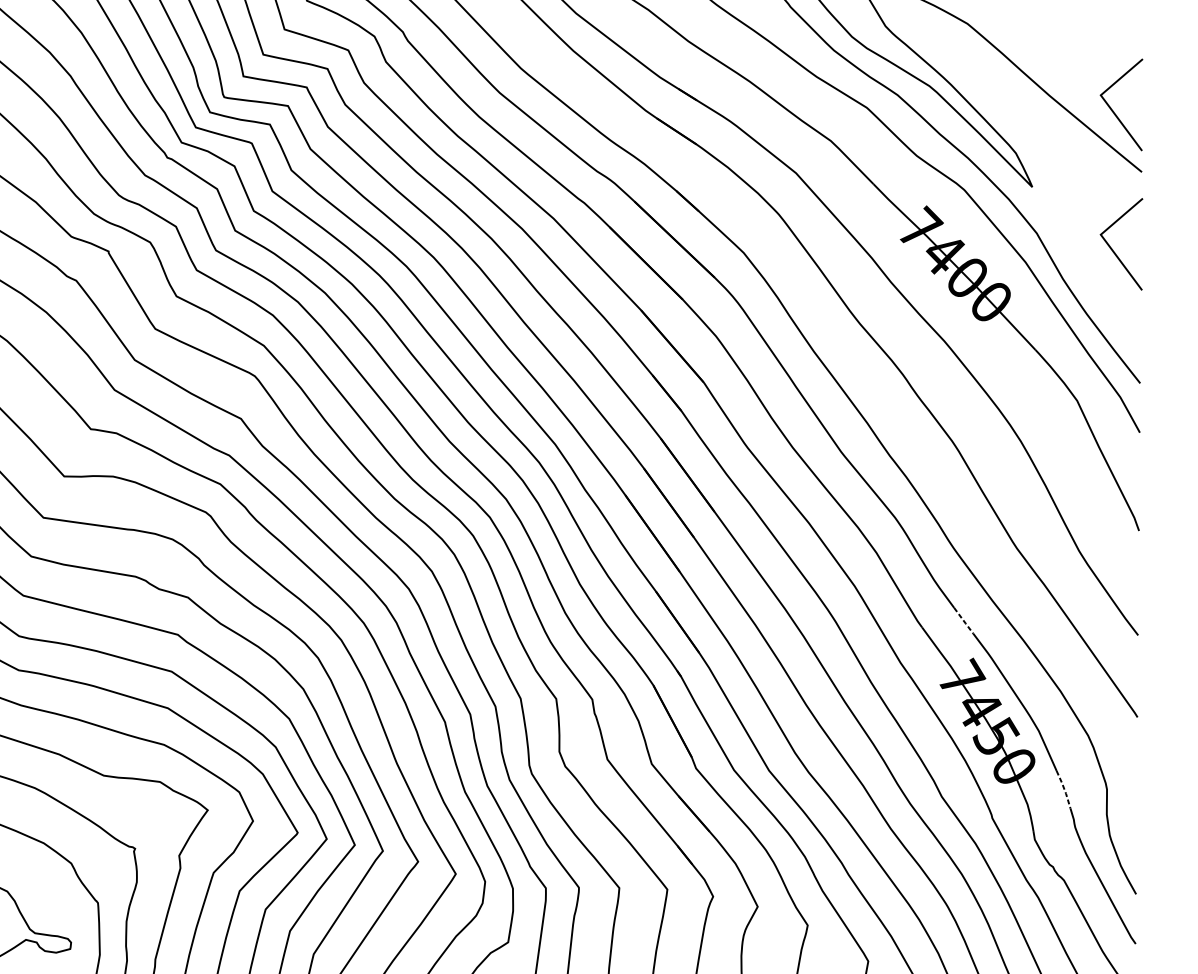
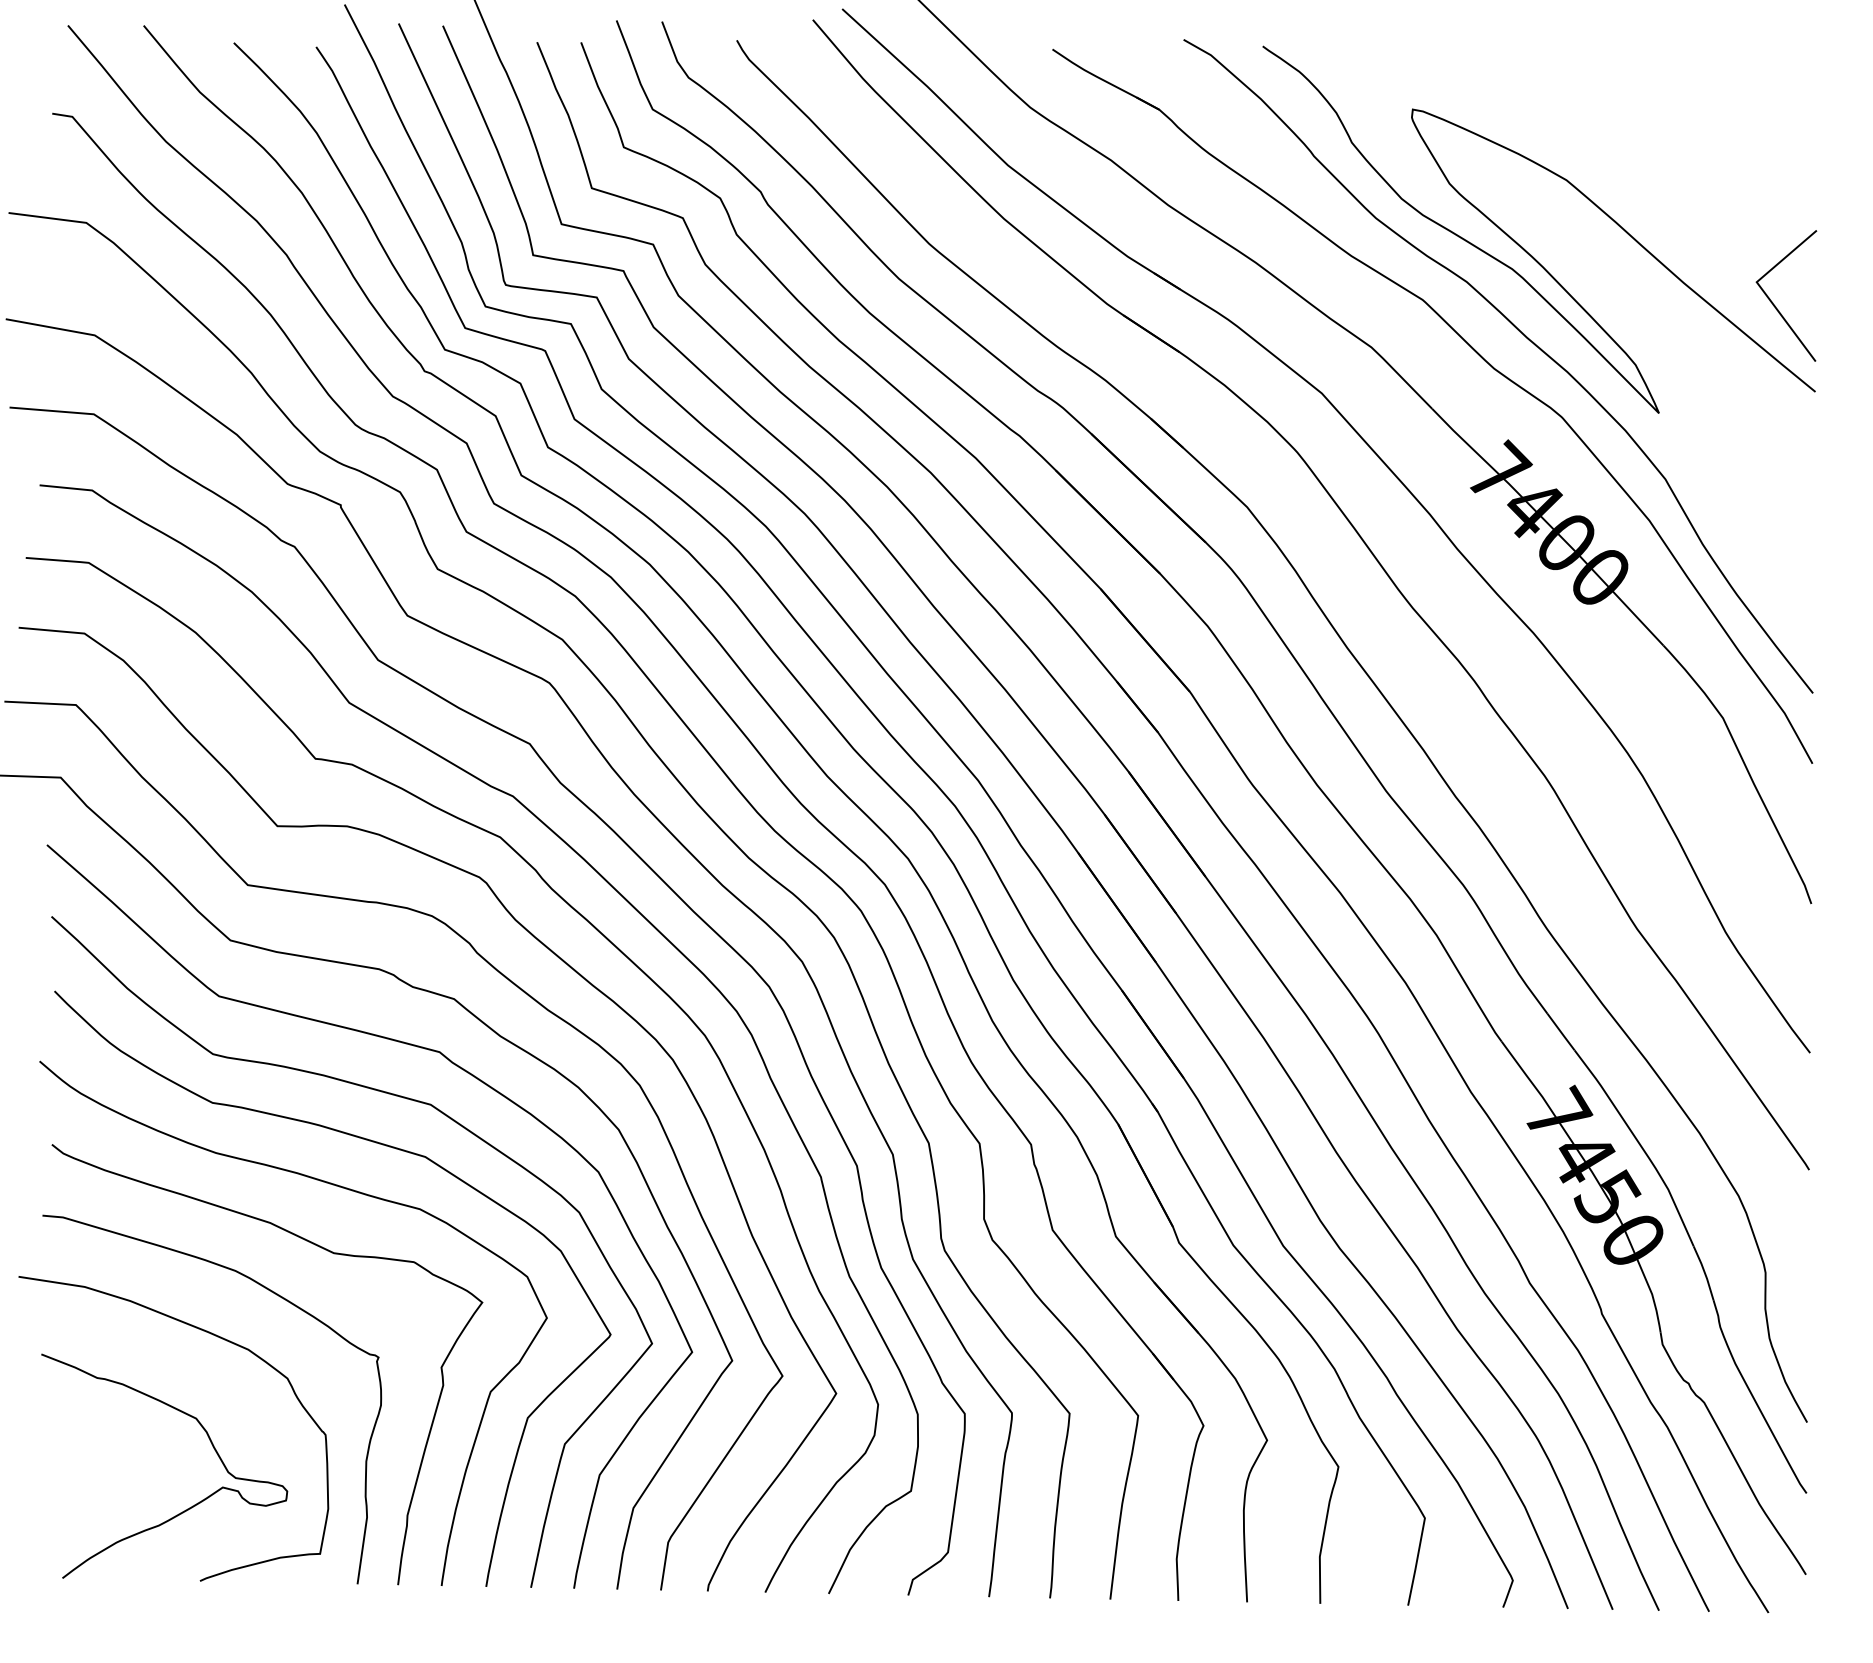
line: (1112, 248) -> (1773, 501), removed
line: (964, 621) -> (1561, 1033), dashed -> solid
line: (1064, 789) -> (1705, 1273), dashed -> solid

